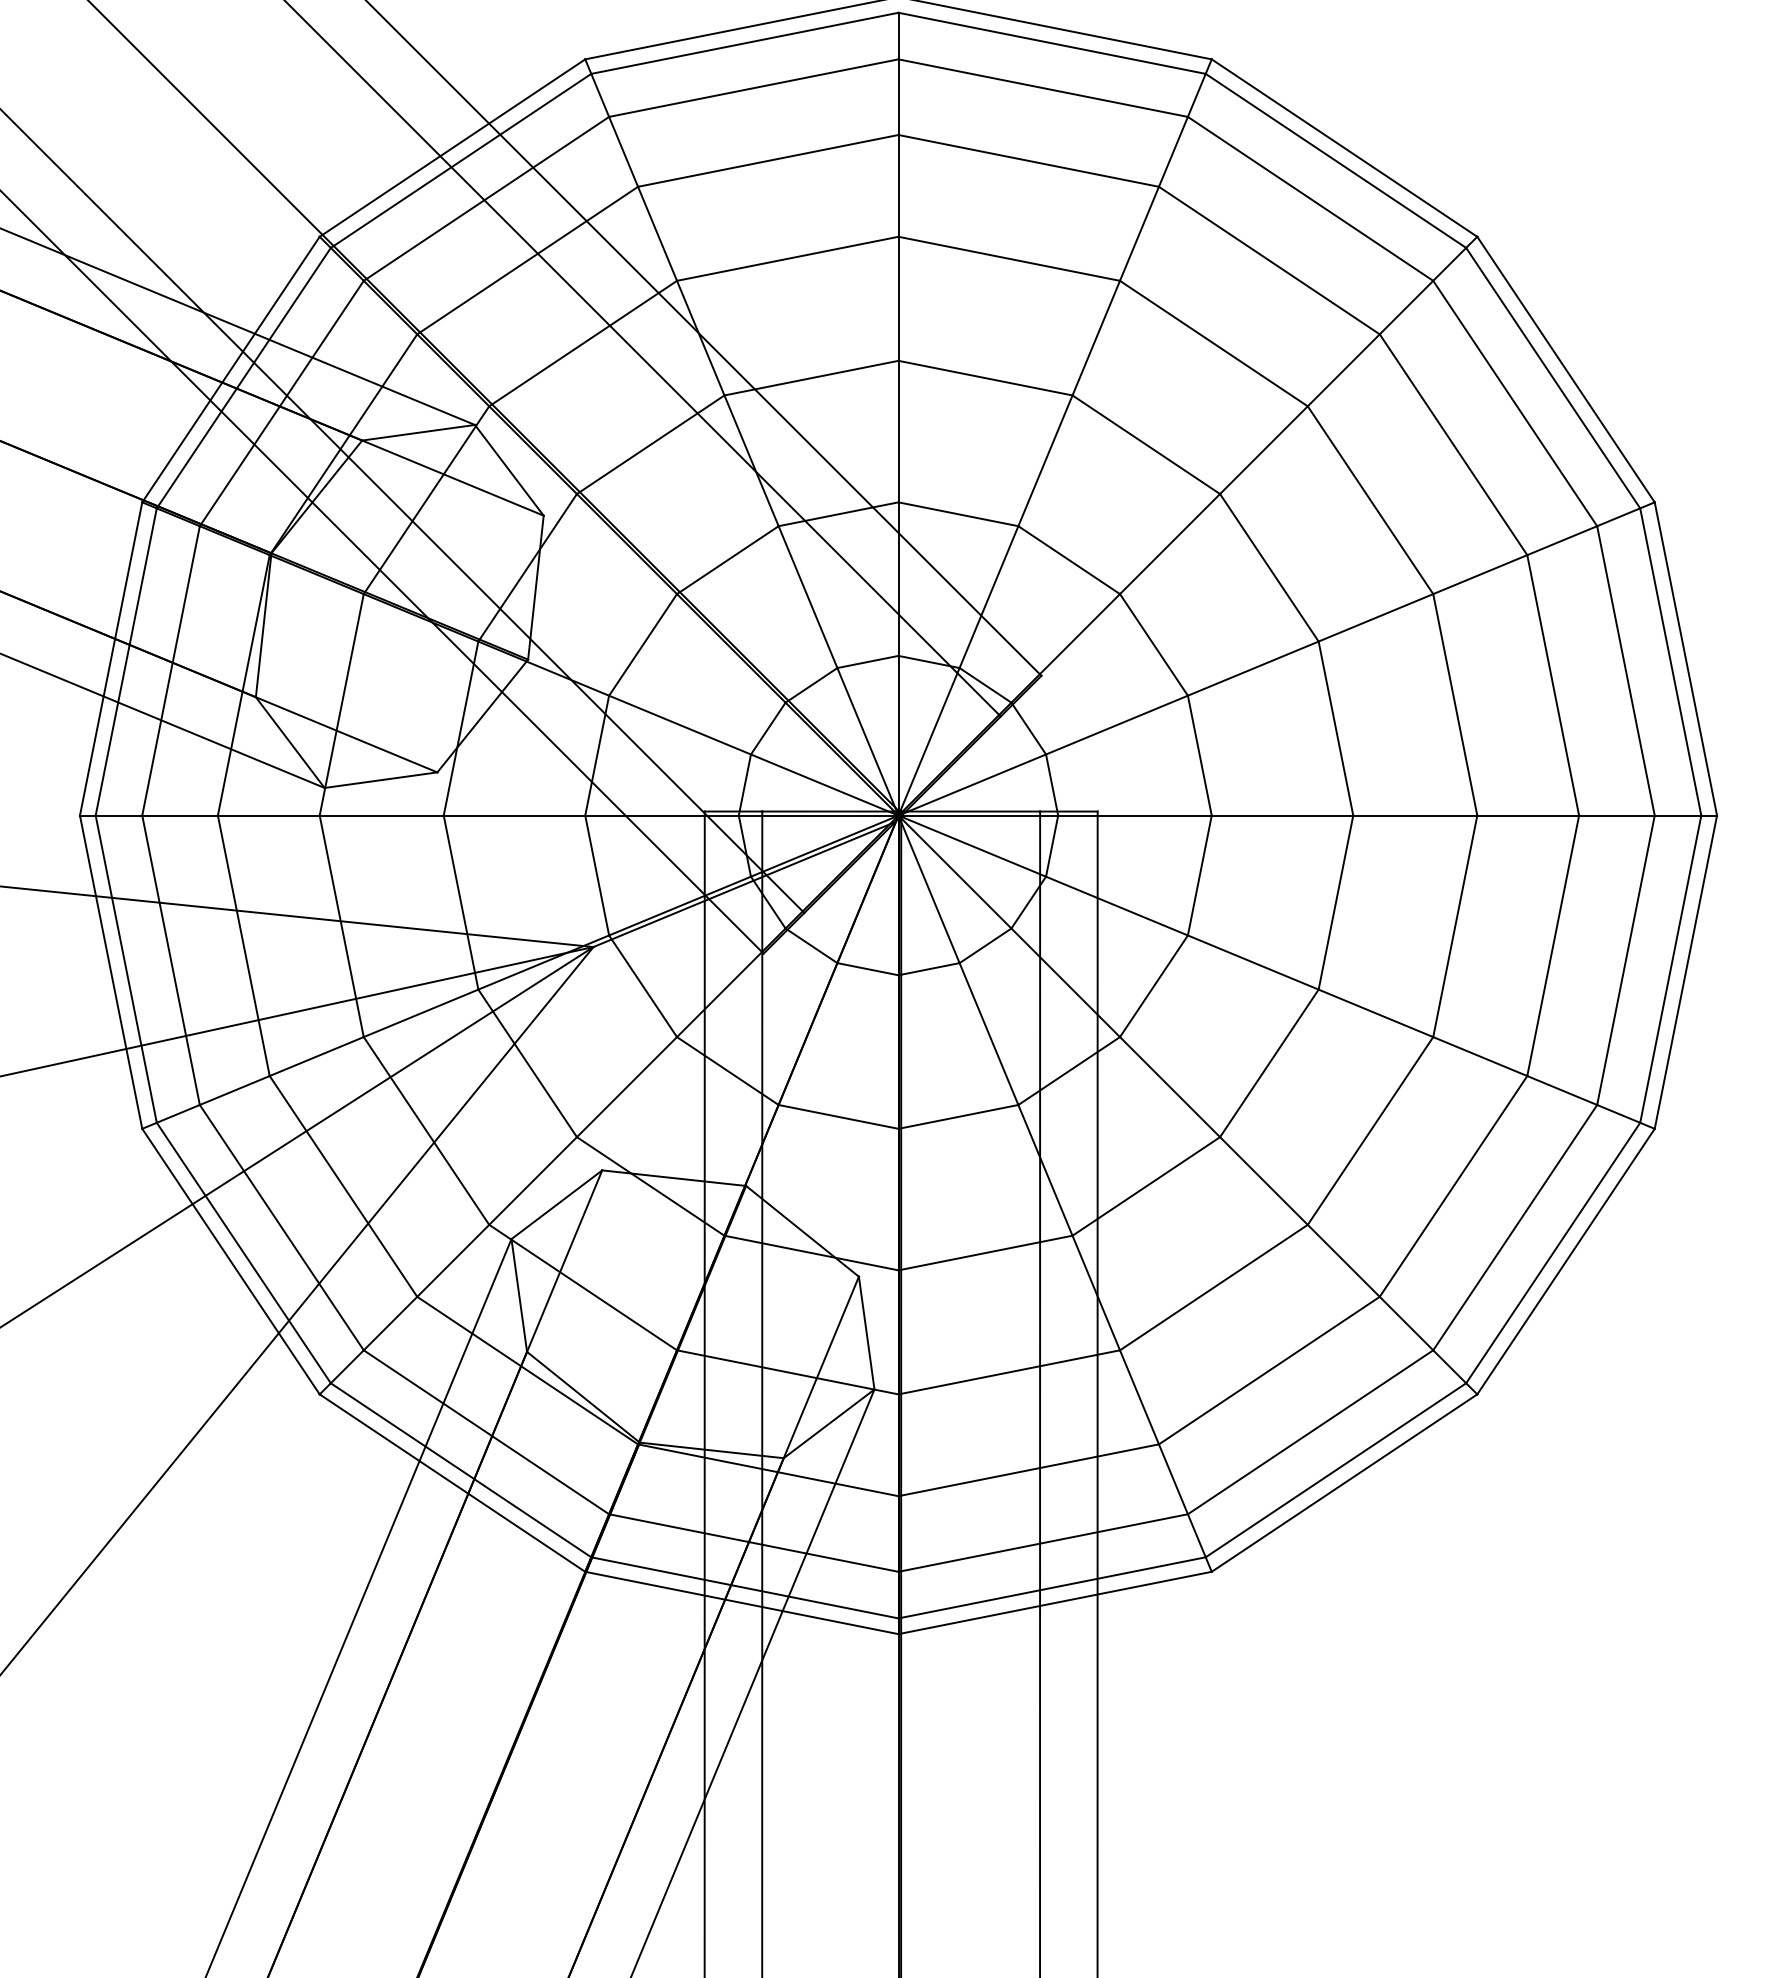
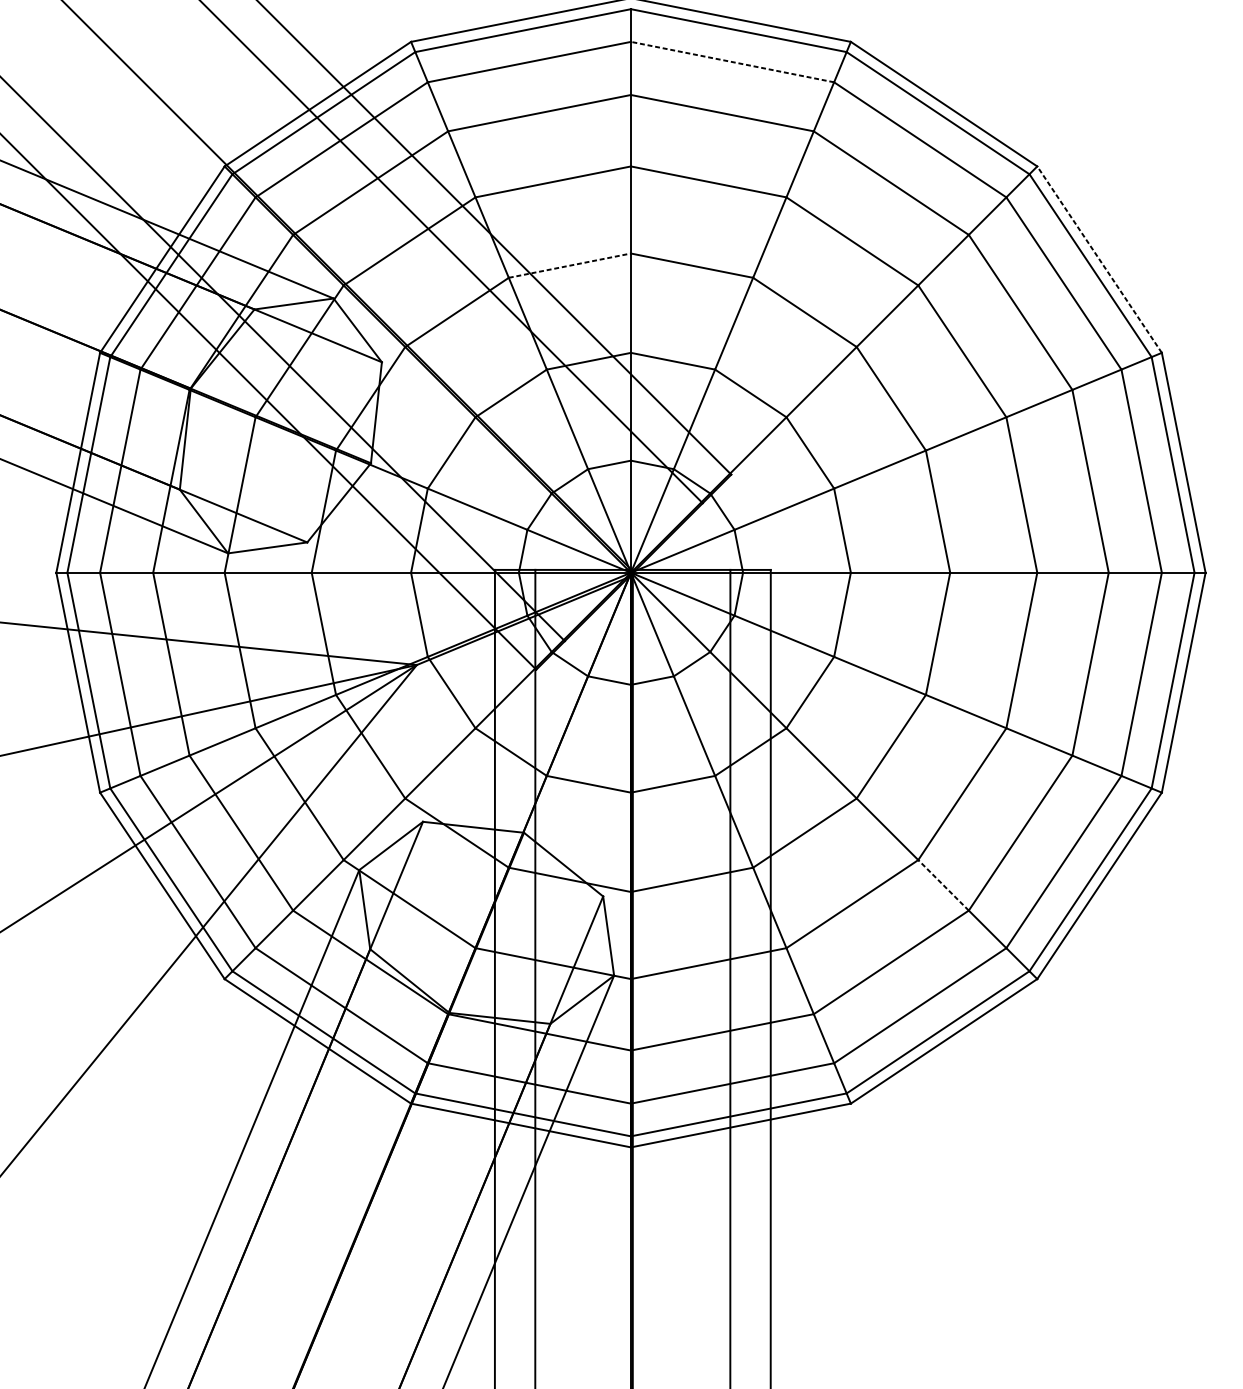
line: (1043, 88) -> (732, 62), solid -> dashed
line: (1566, 369) -> (1099, 259), solid -> dashed
line: (811, 378) -> (569, 265), solid -> dashed
line: (1343, 1260) -> (943, 885), solid -> dashed

